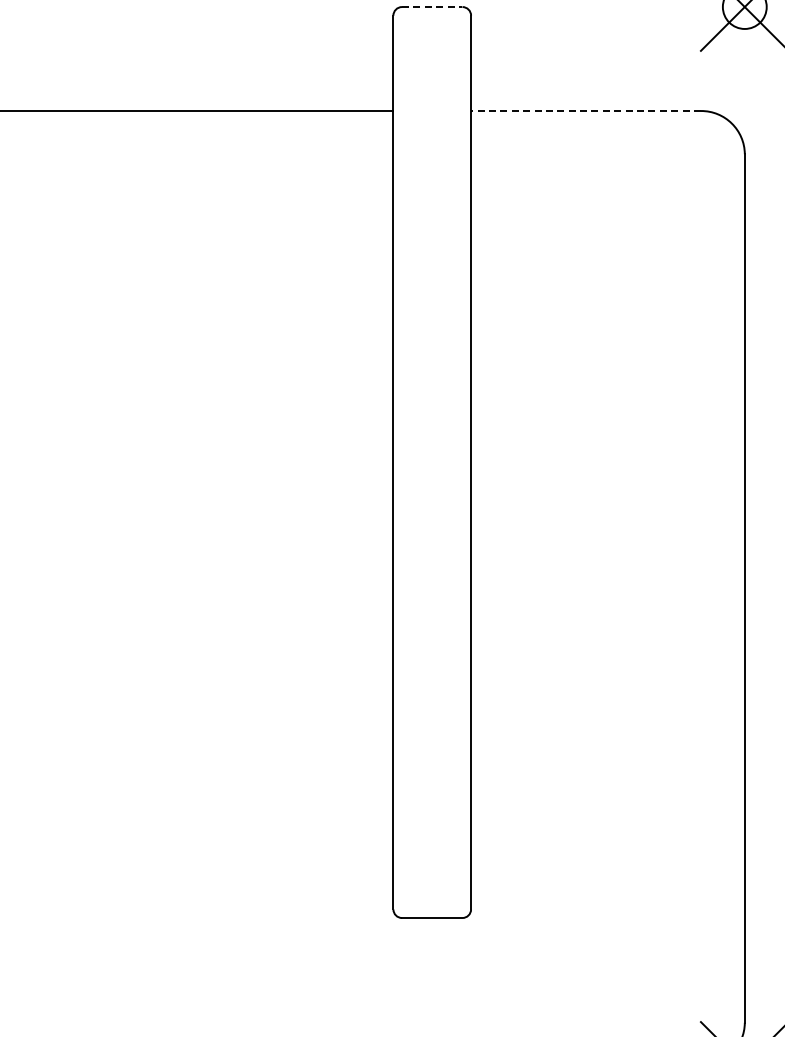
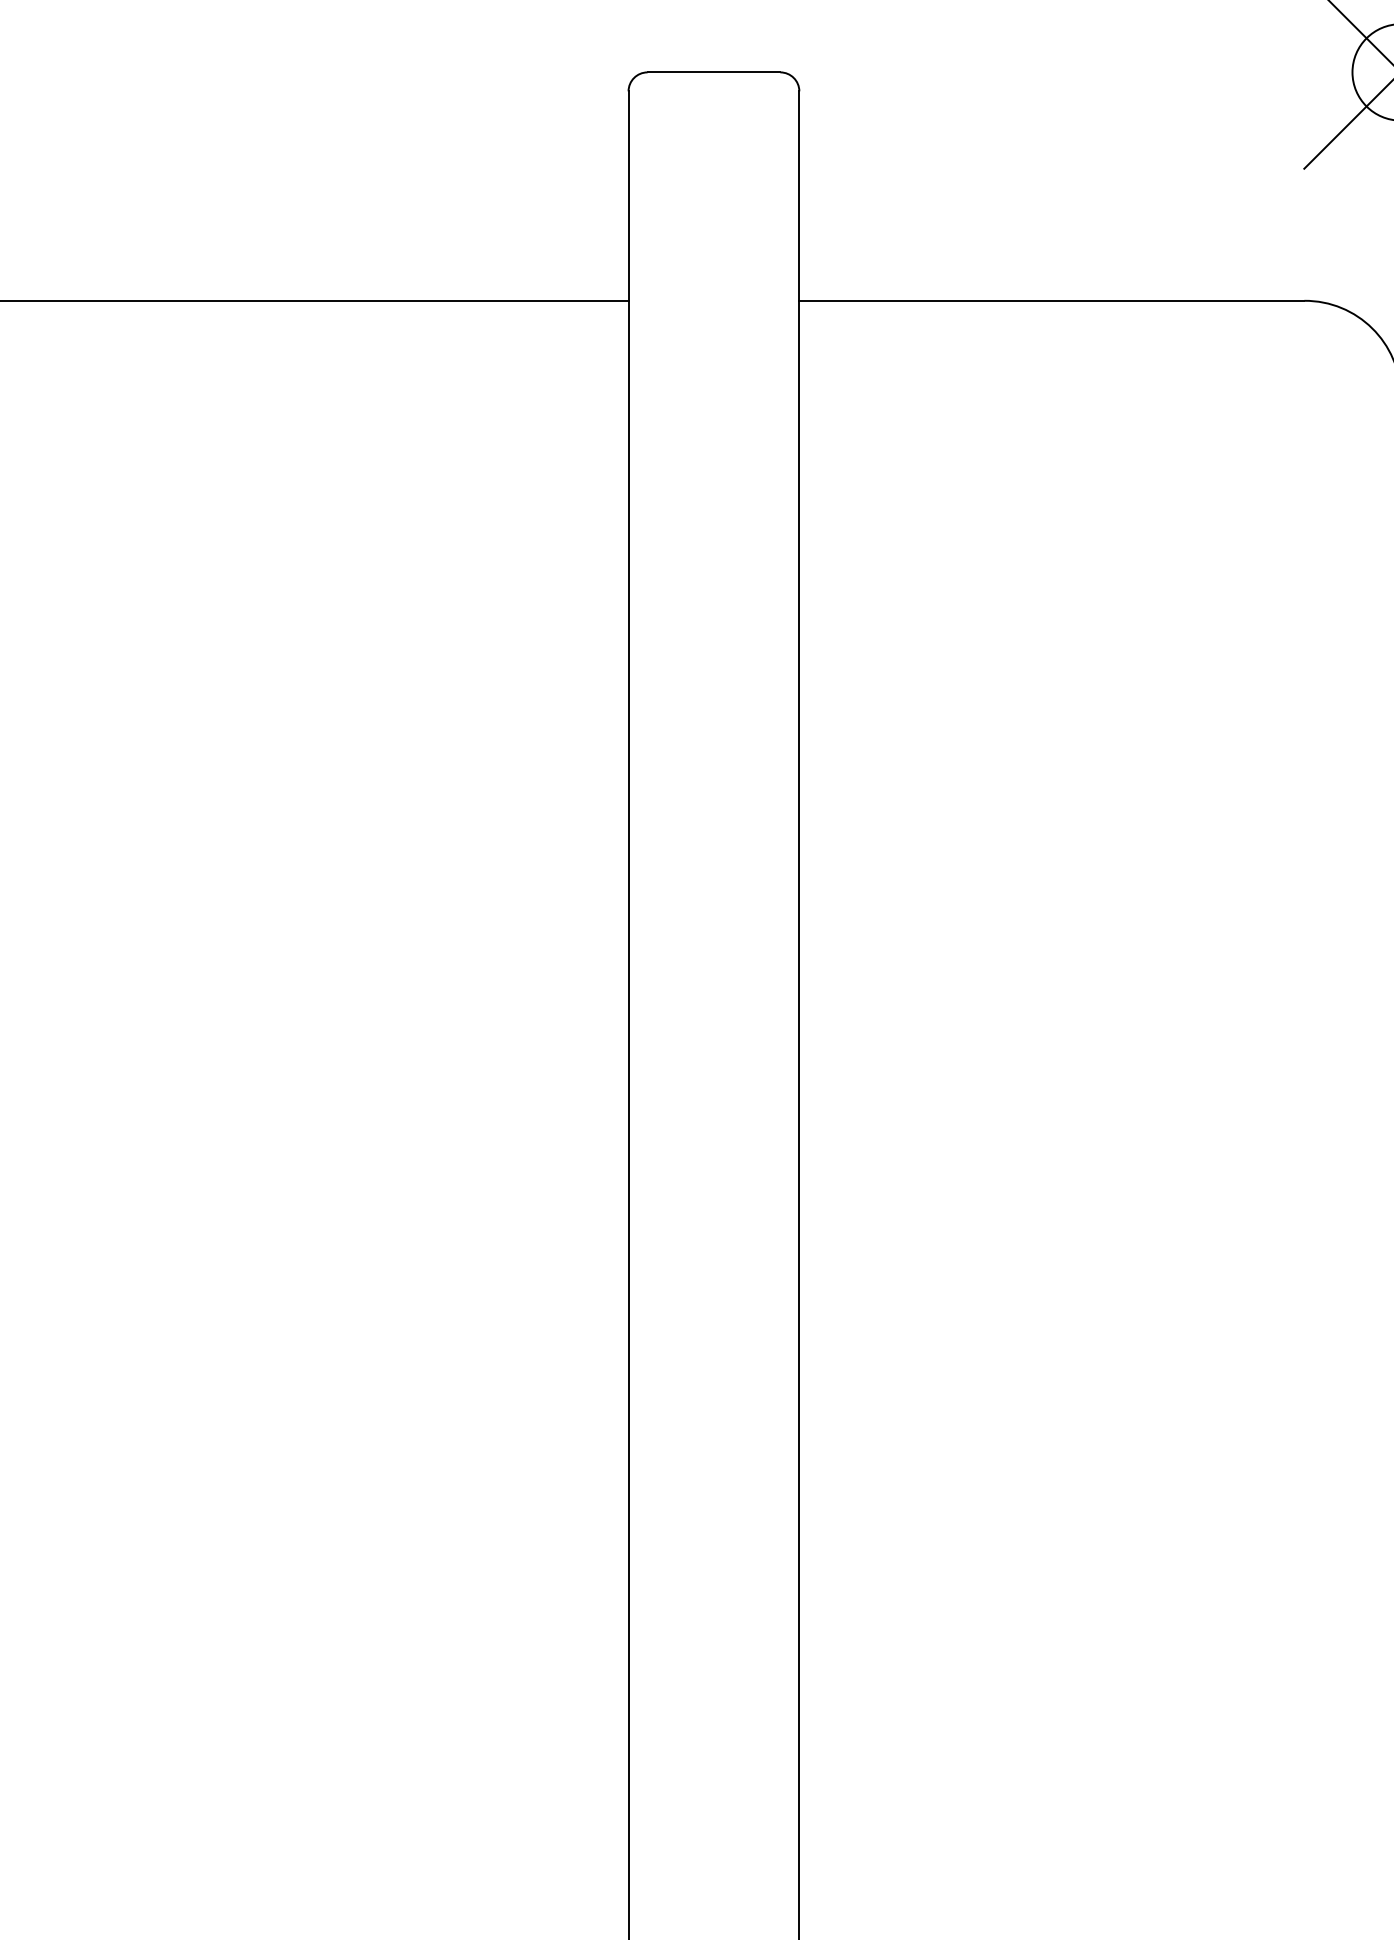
line: (432, 7) -> (714, 73), dashed -> solid
line: (586, 111) -> (1052, 301), dashed -> solid

